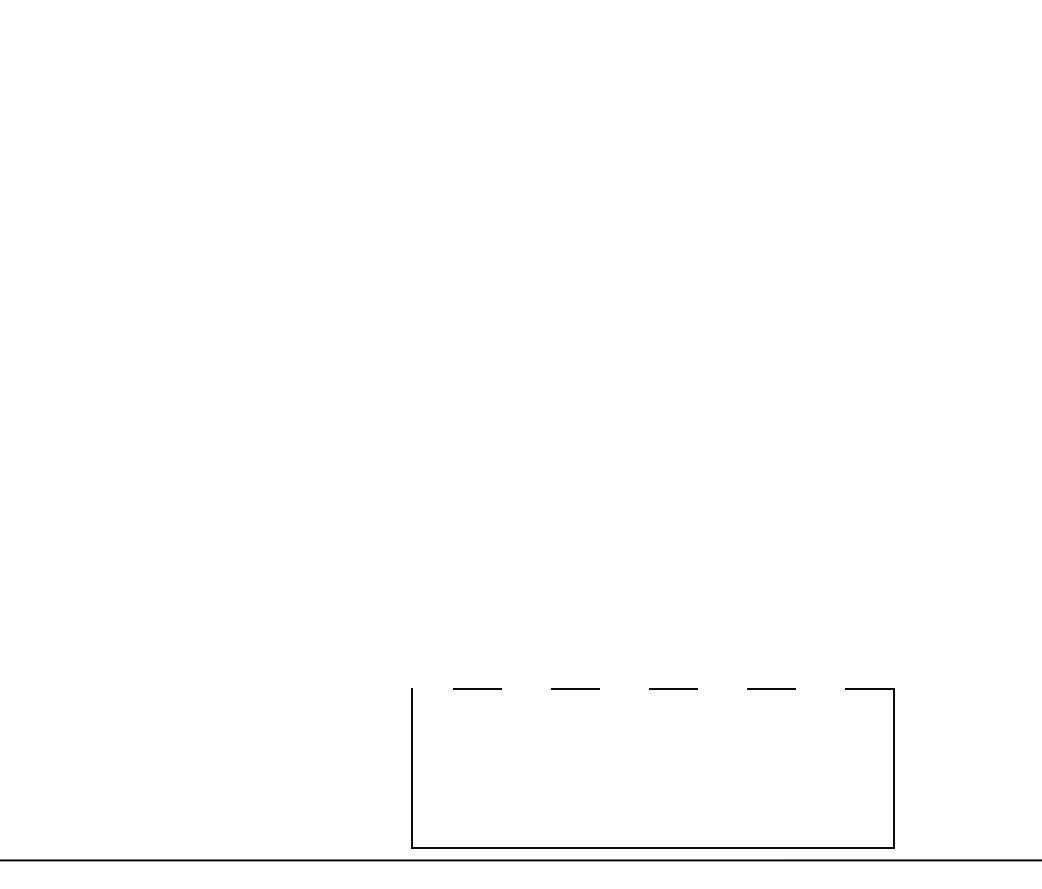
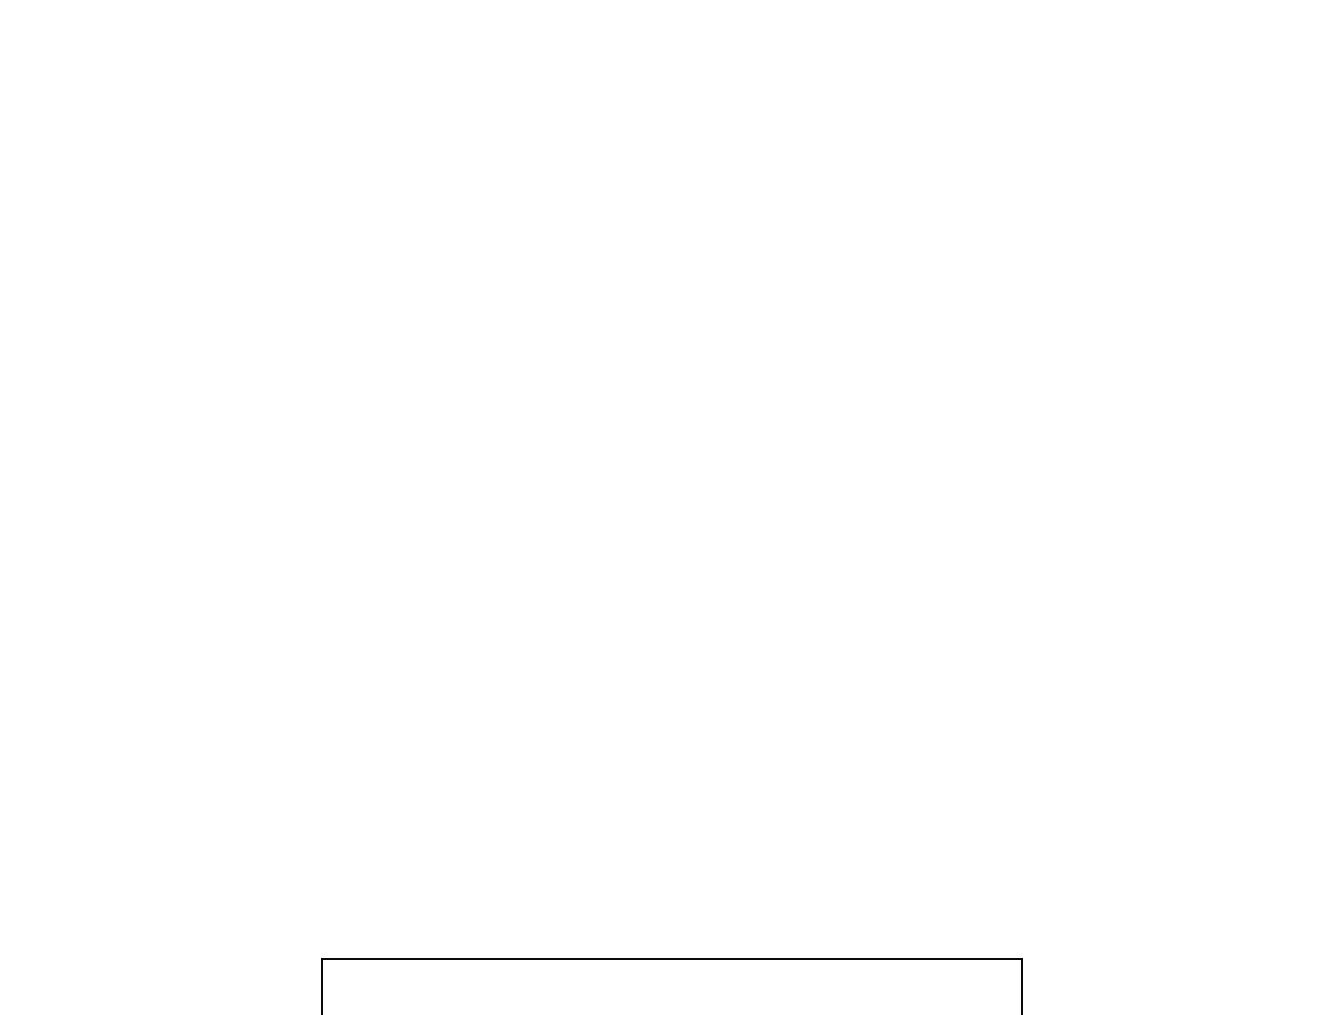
line: (652, 689) -> (670, 958), dashed -> solid

